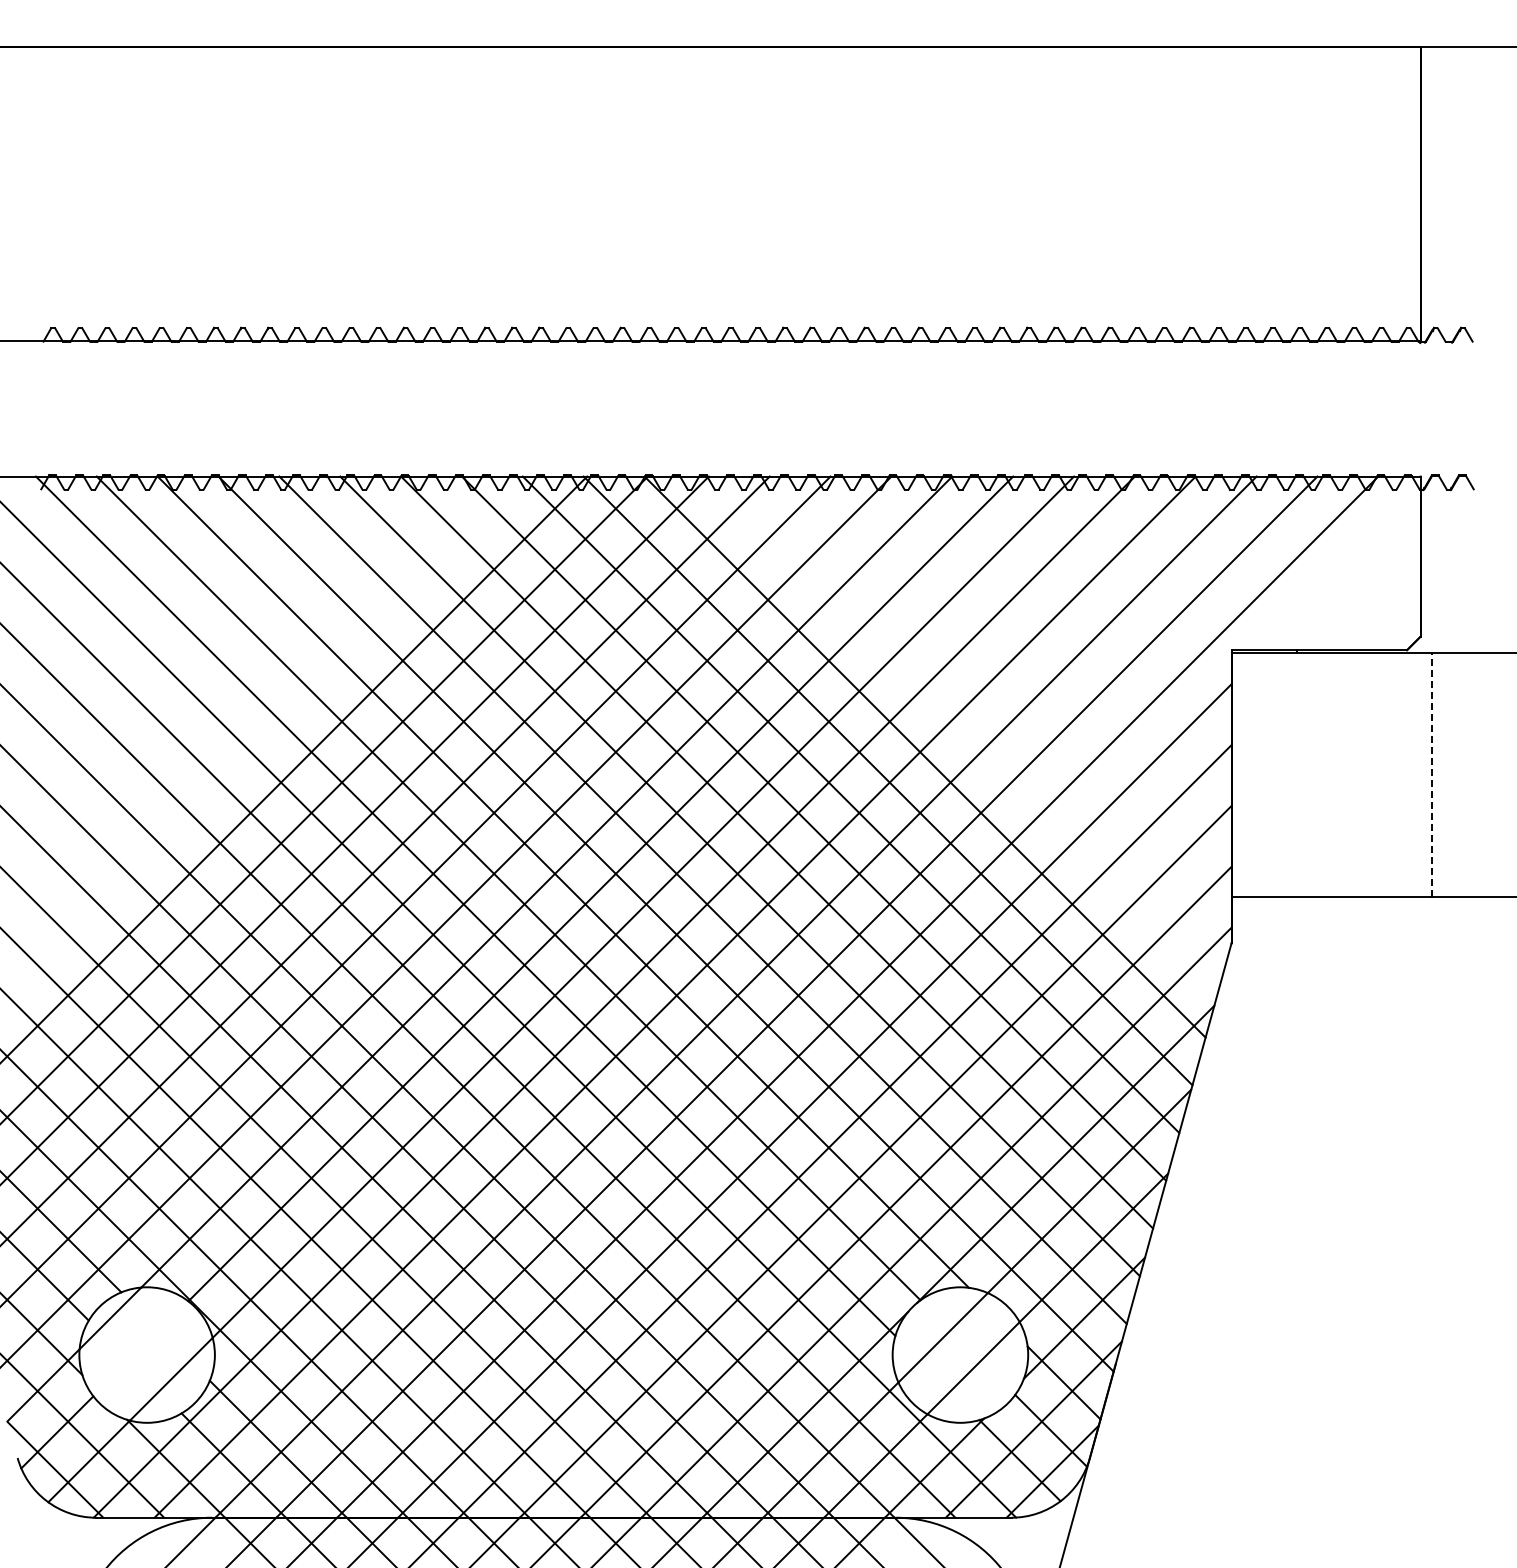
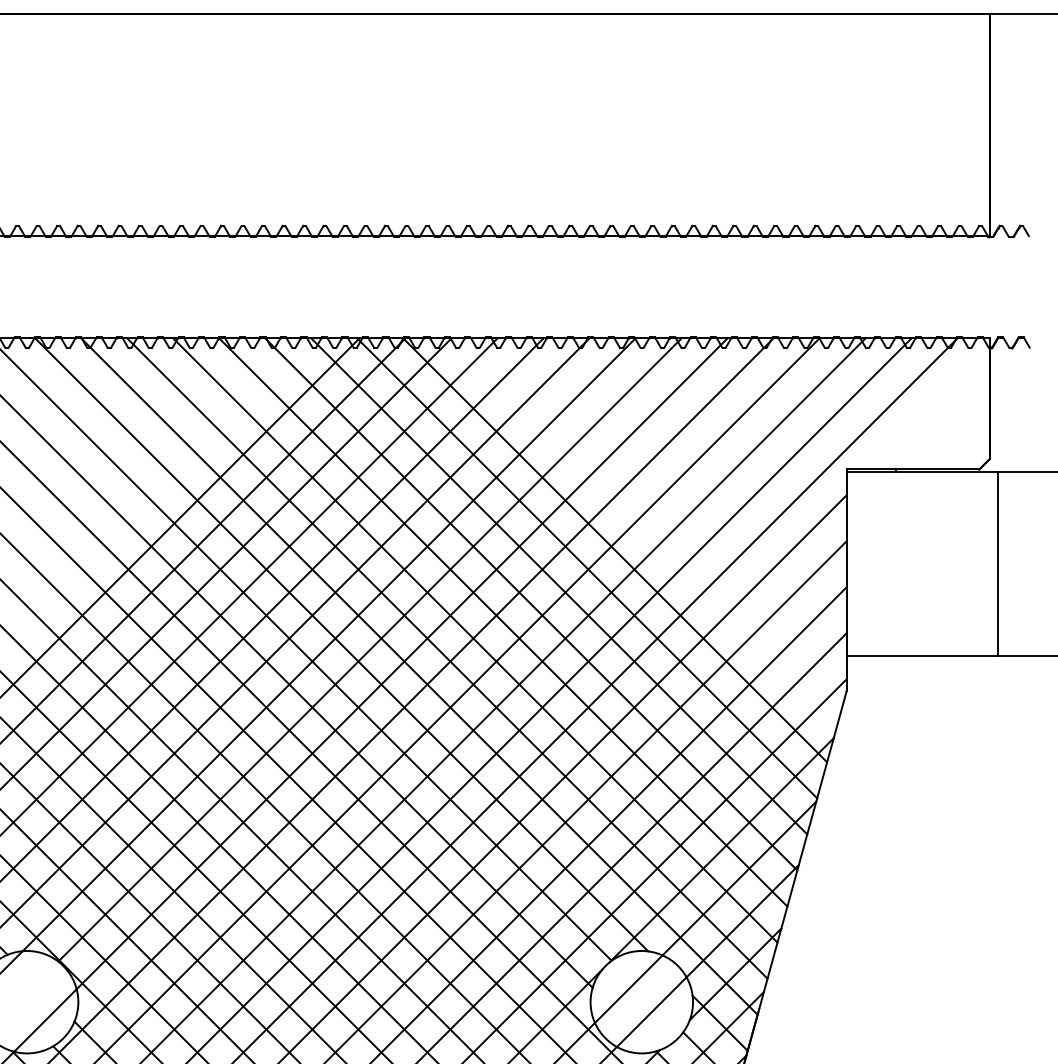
line: (1432, 774) -> (998, 563), dashed -> solid

